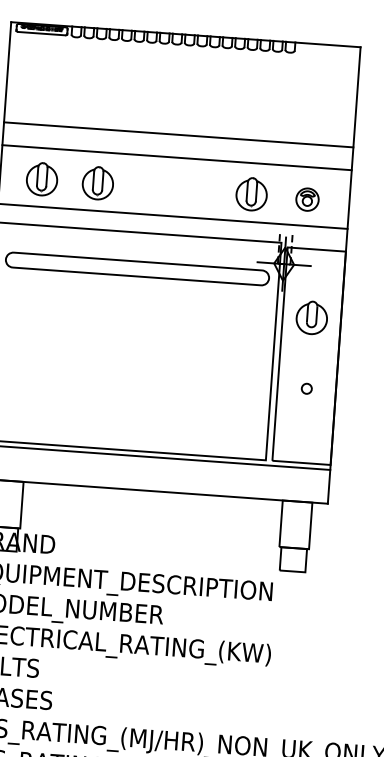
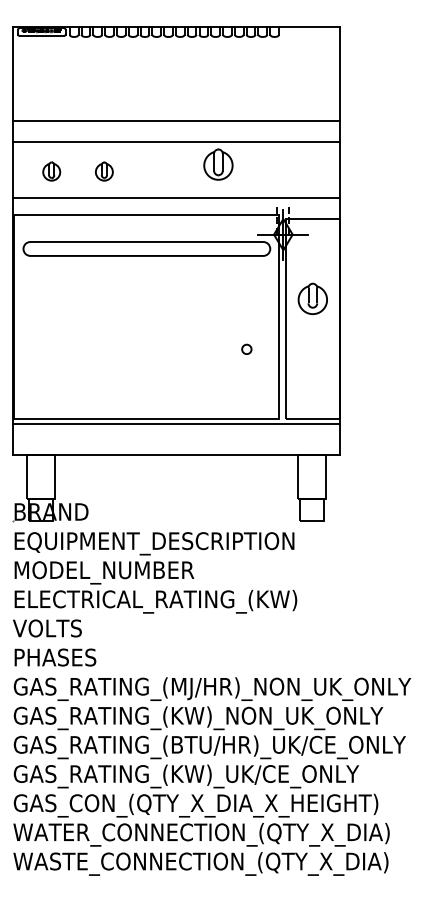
part: (41, 179) -> (51, 171), size x0.6
part: (98, 183) -> (104, 171), size x0.6
part: (251, 194) -> (218, 164), moved
part: (307, 199) -> (300, 172), removed
part: (311, 317) -> (312, 298), moved
circle: (306, 387) -> (246, 348), moved

